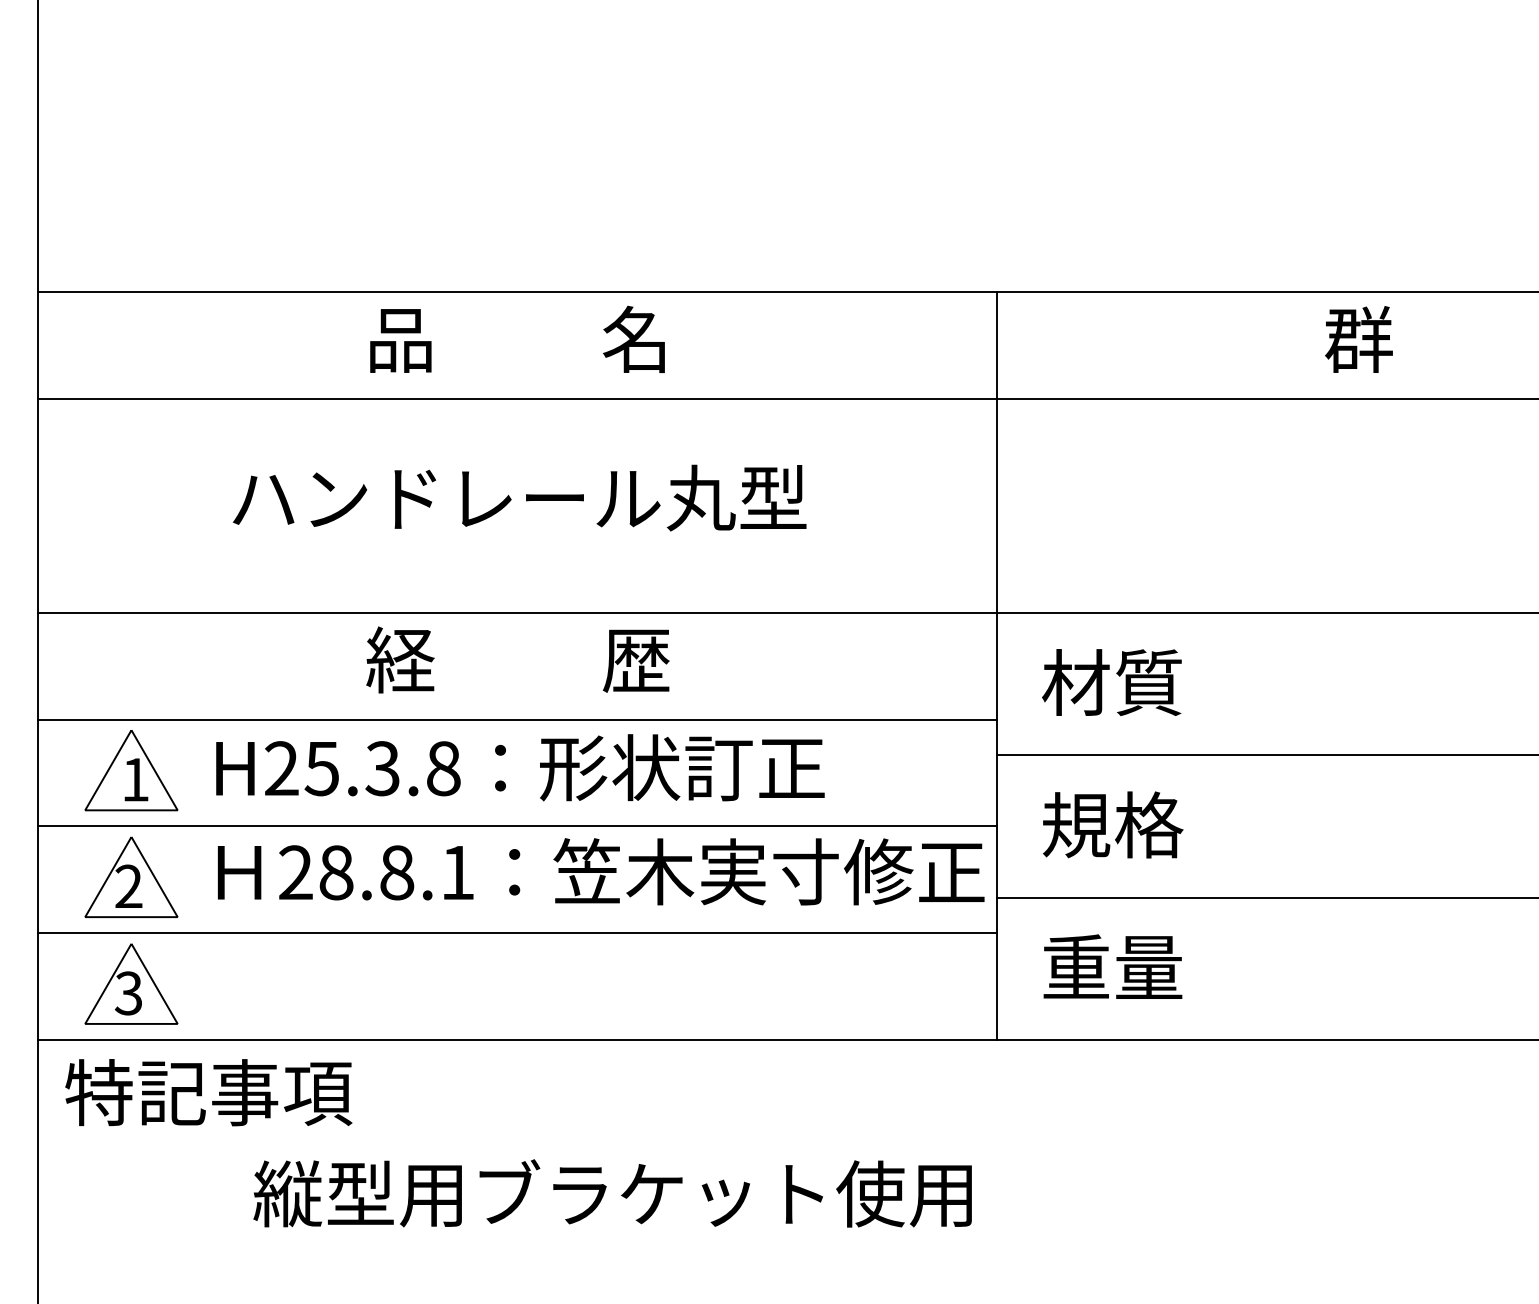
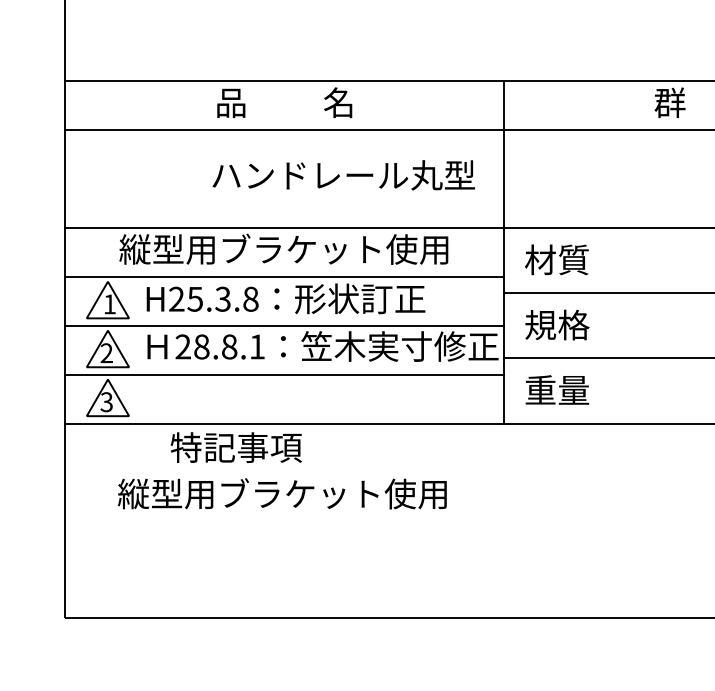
text: (519, 498) -> (343, 175), moved
text: (514, 657) -> (283, 248), 経          歴 -> 縦型用ブラケット使用
text: (206, 1092) -> (235, 447), moved
text: (610, 1192) -> (281, 493), moved

